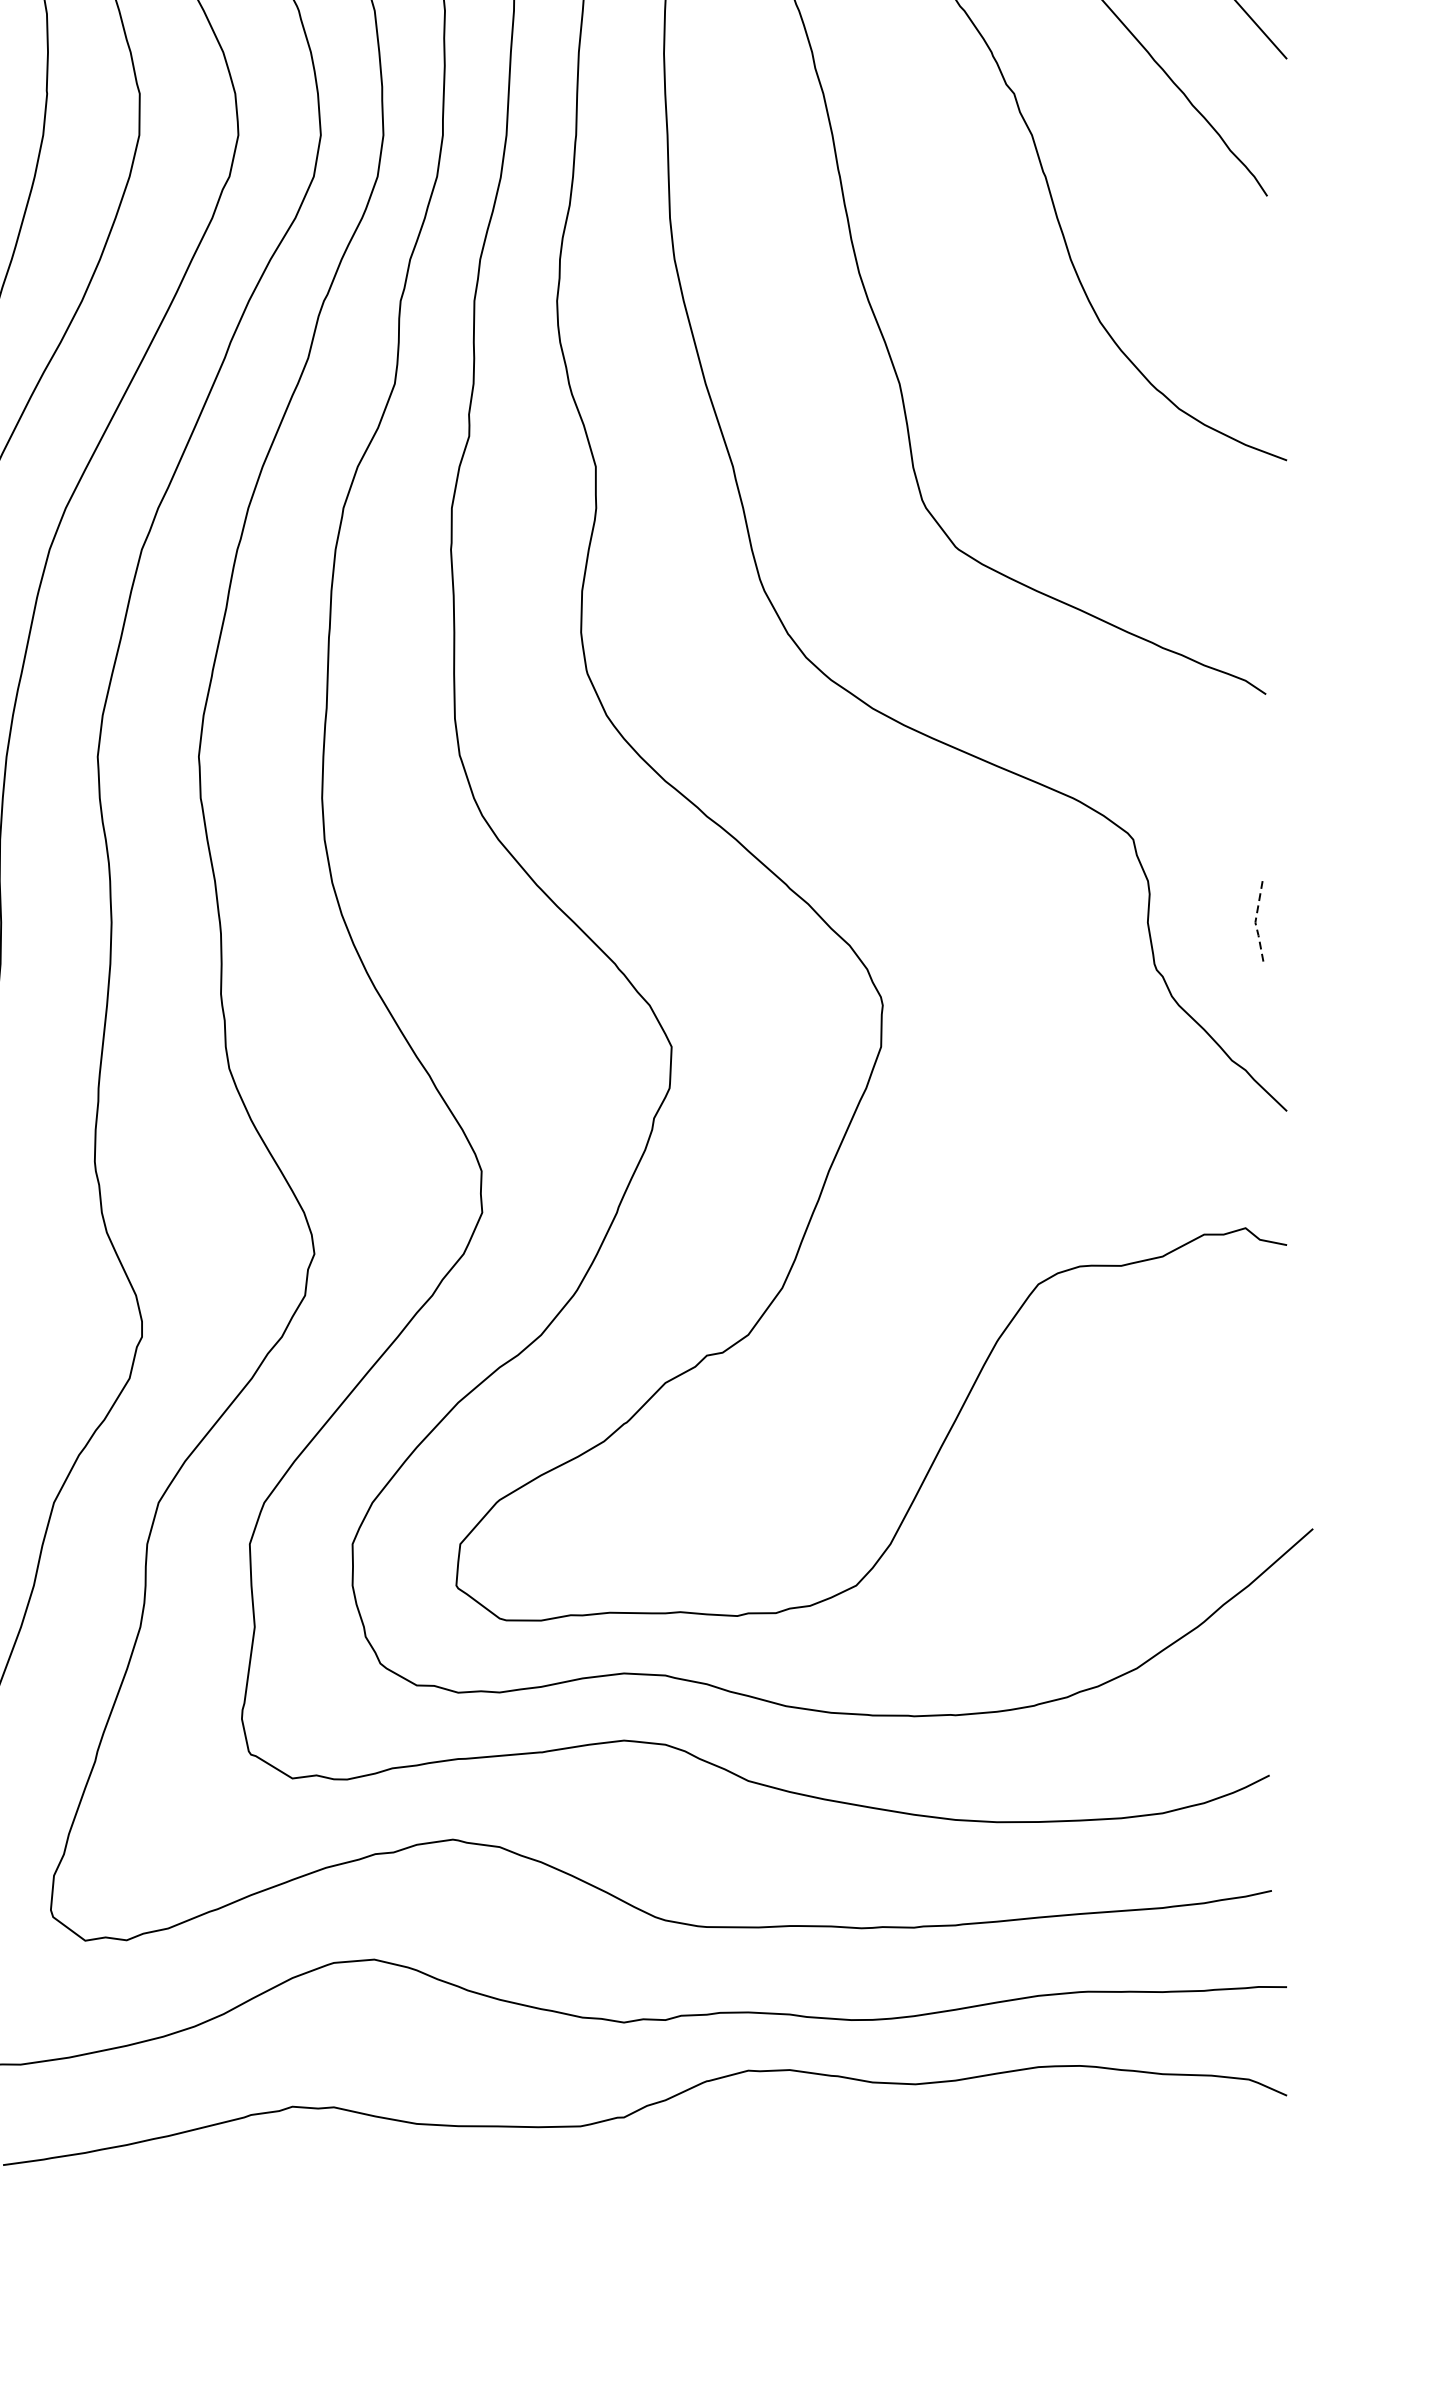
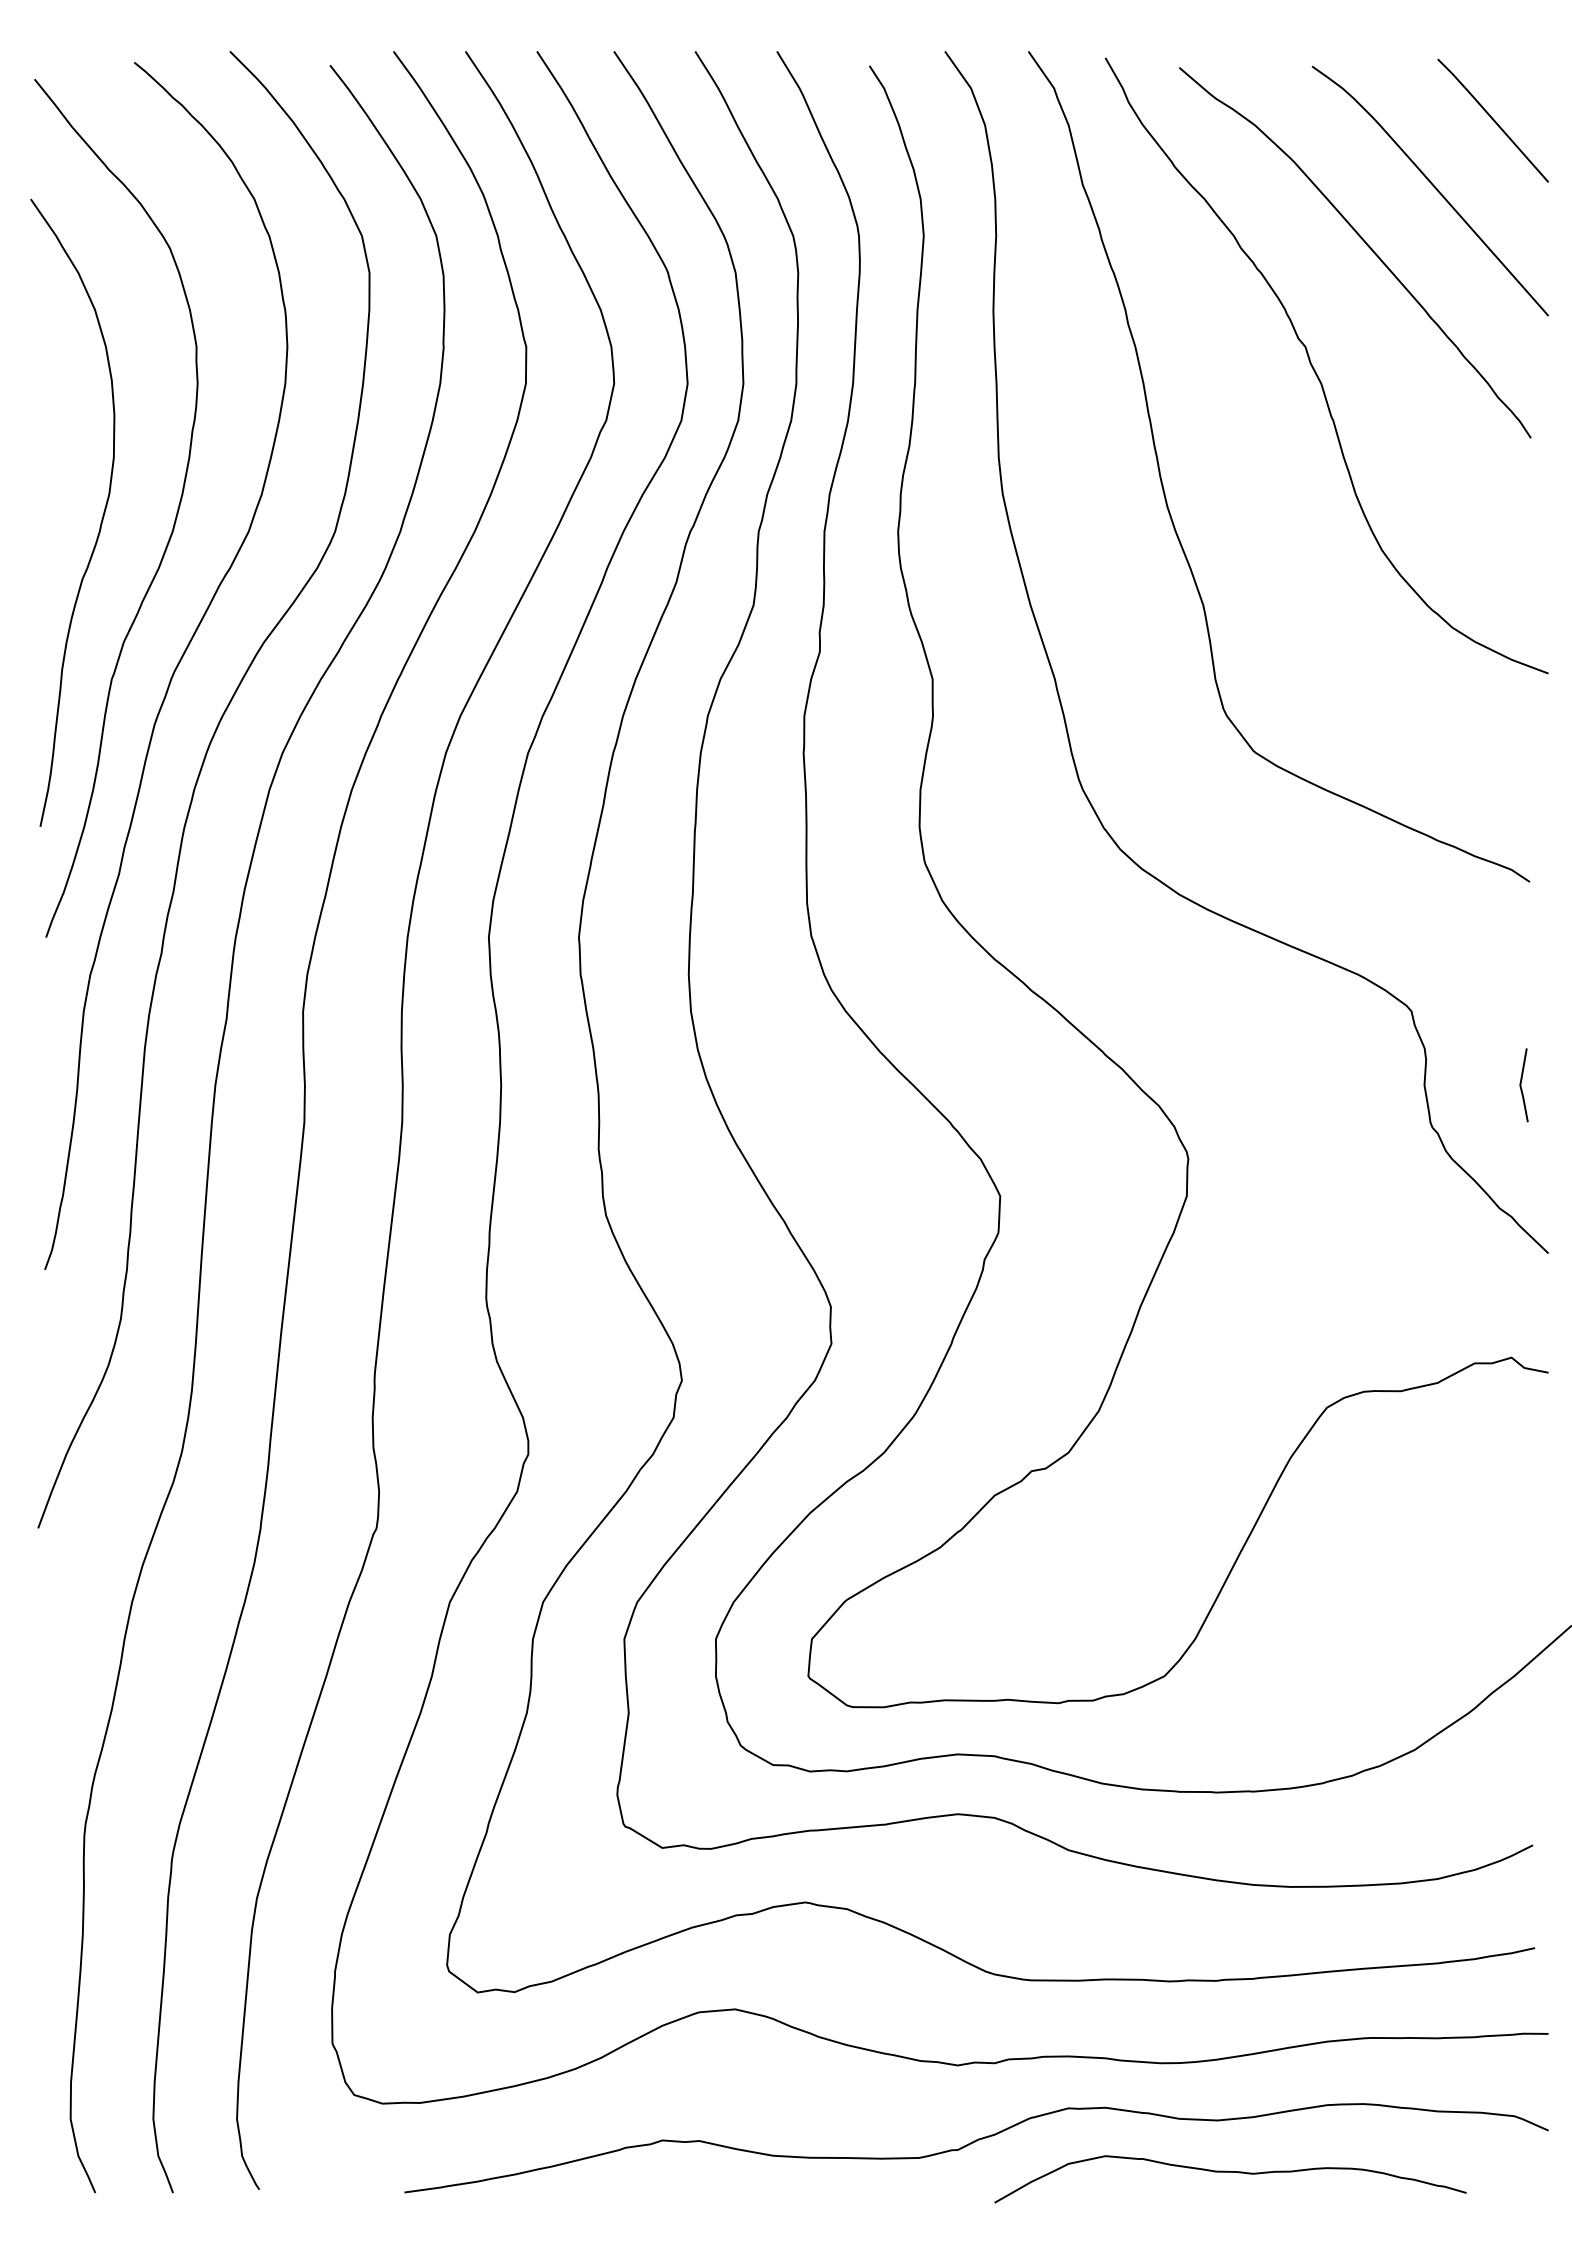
line: (1255, 922) -> (1520, 1085), dashed -> solid
curve: (930, 2142) -> (1230, 2172), added

